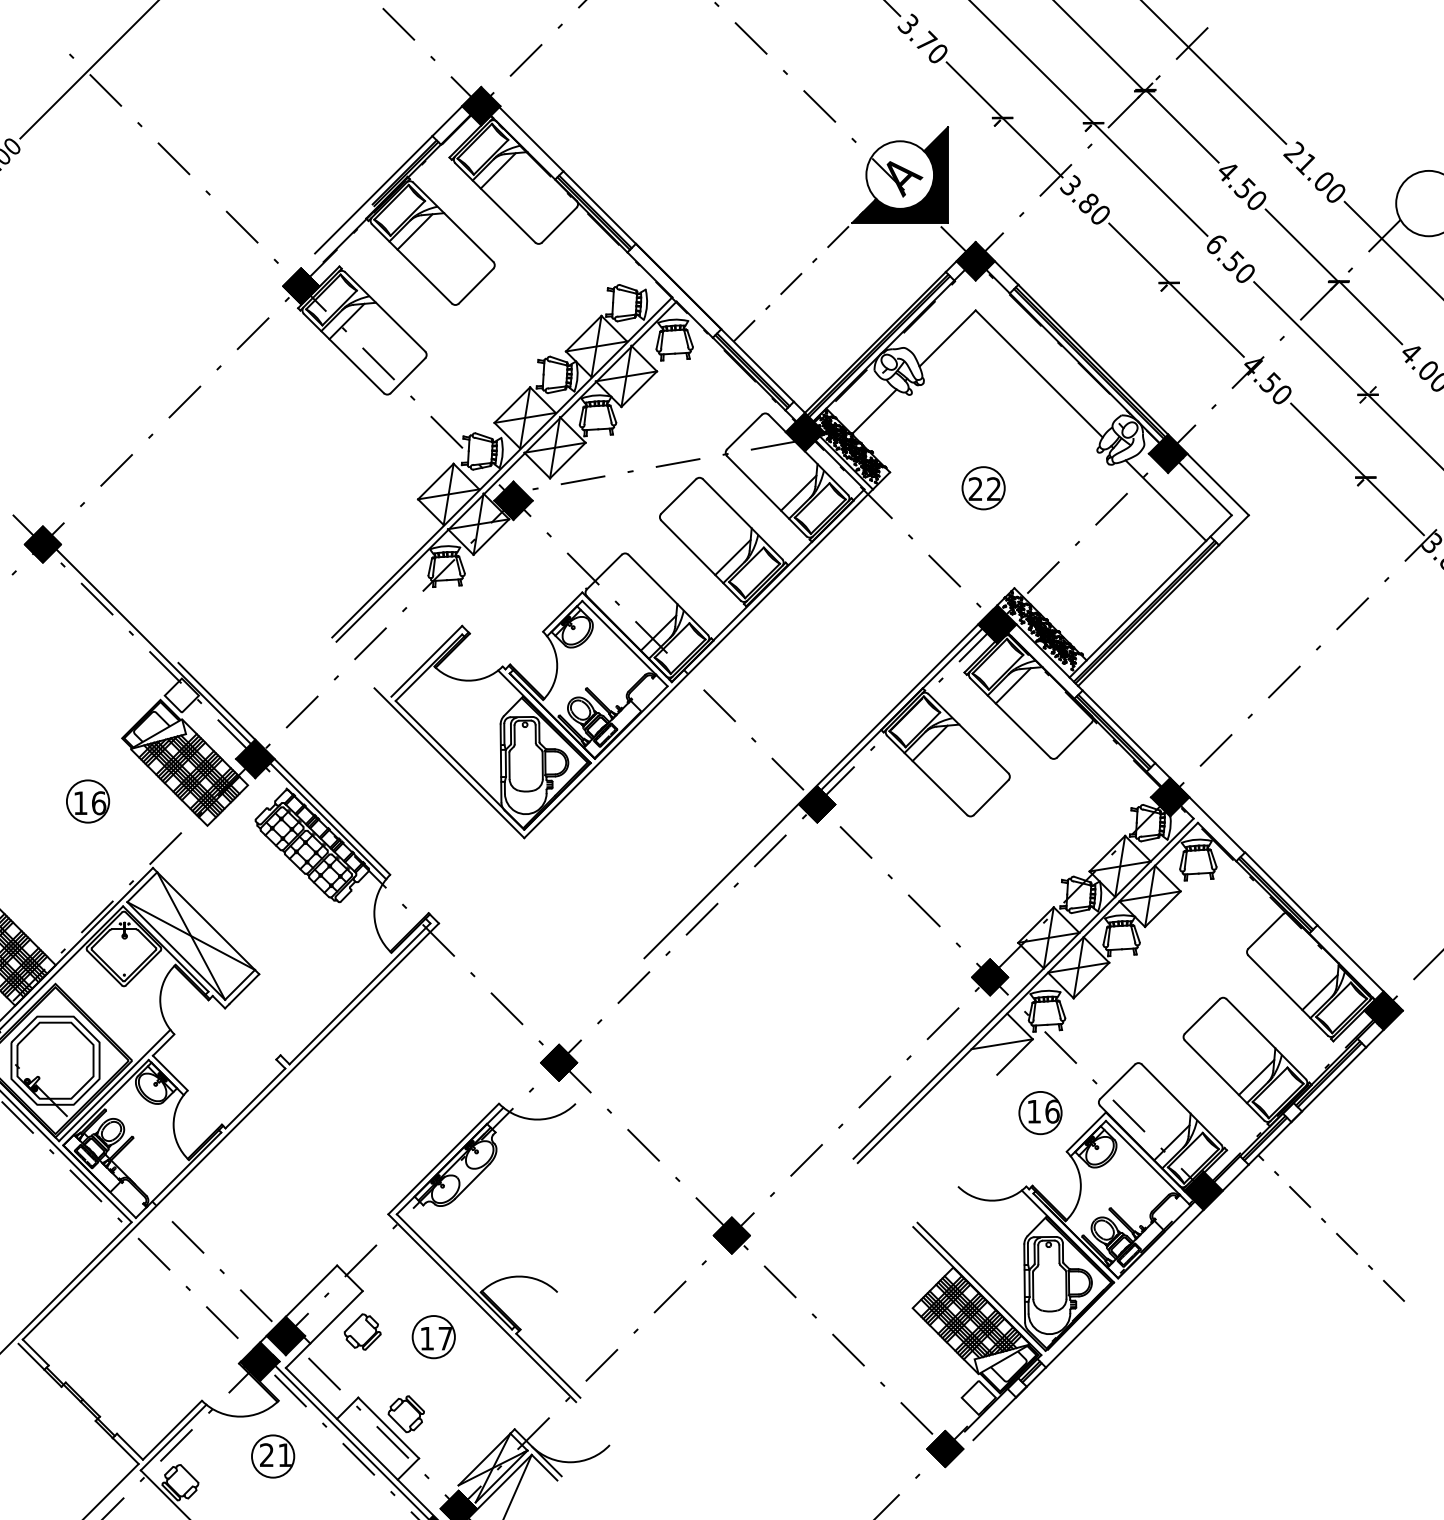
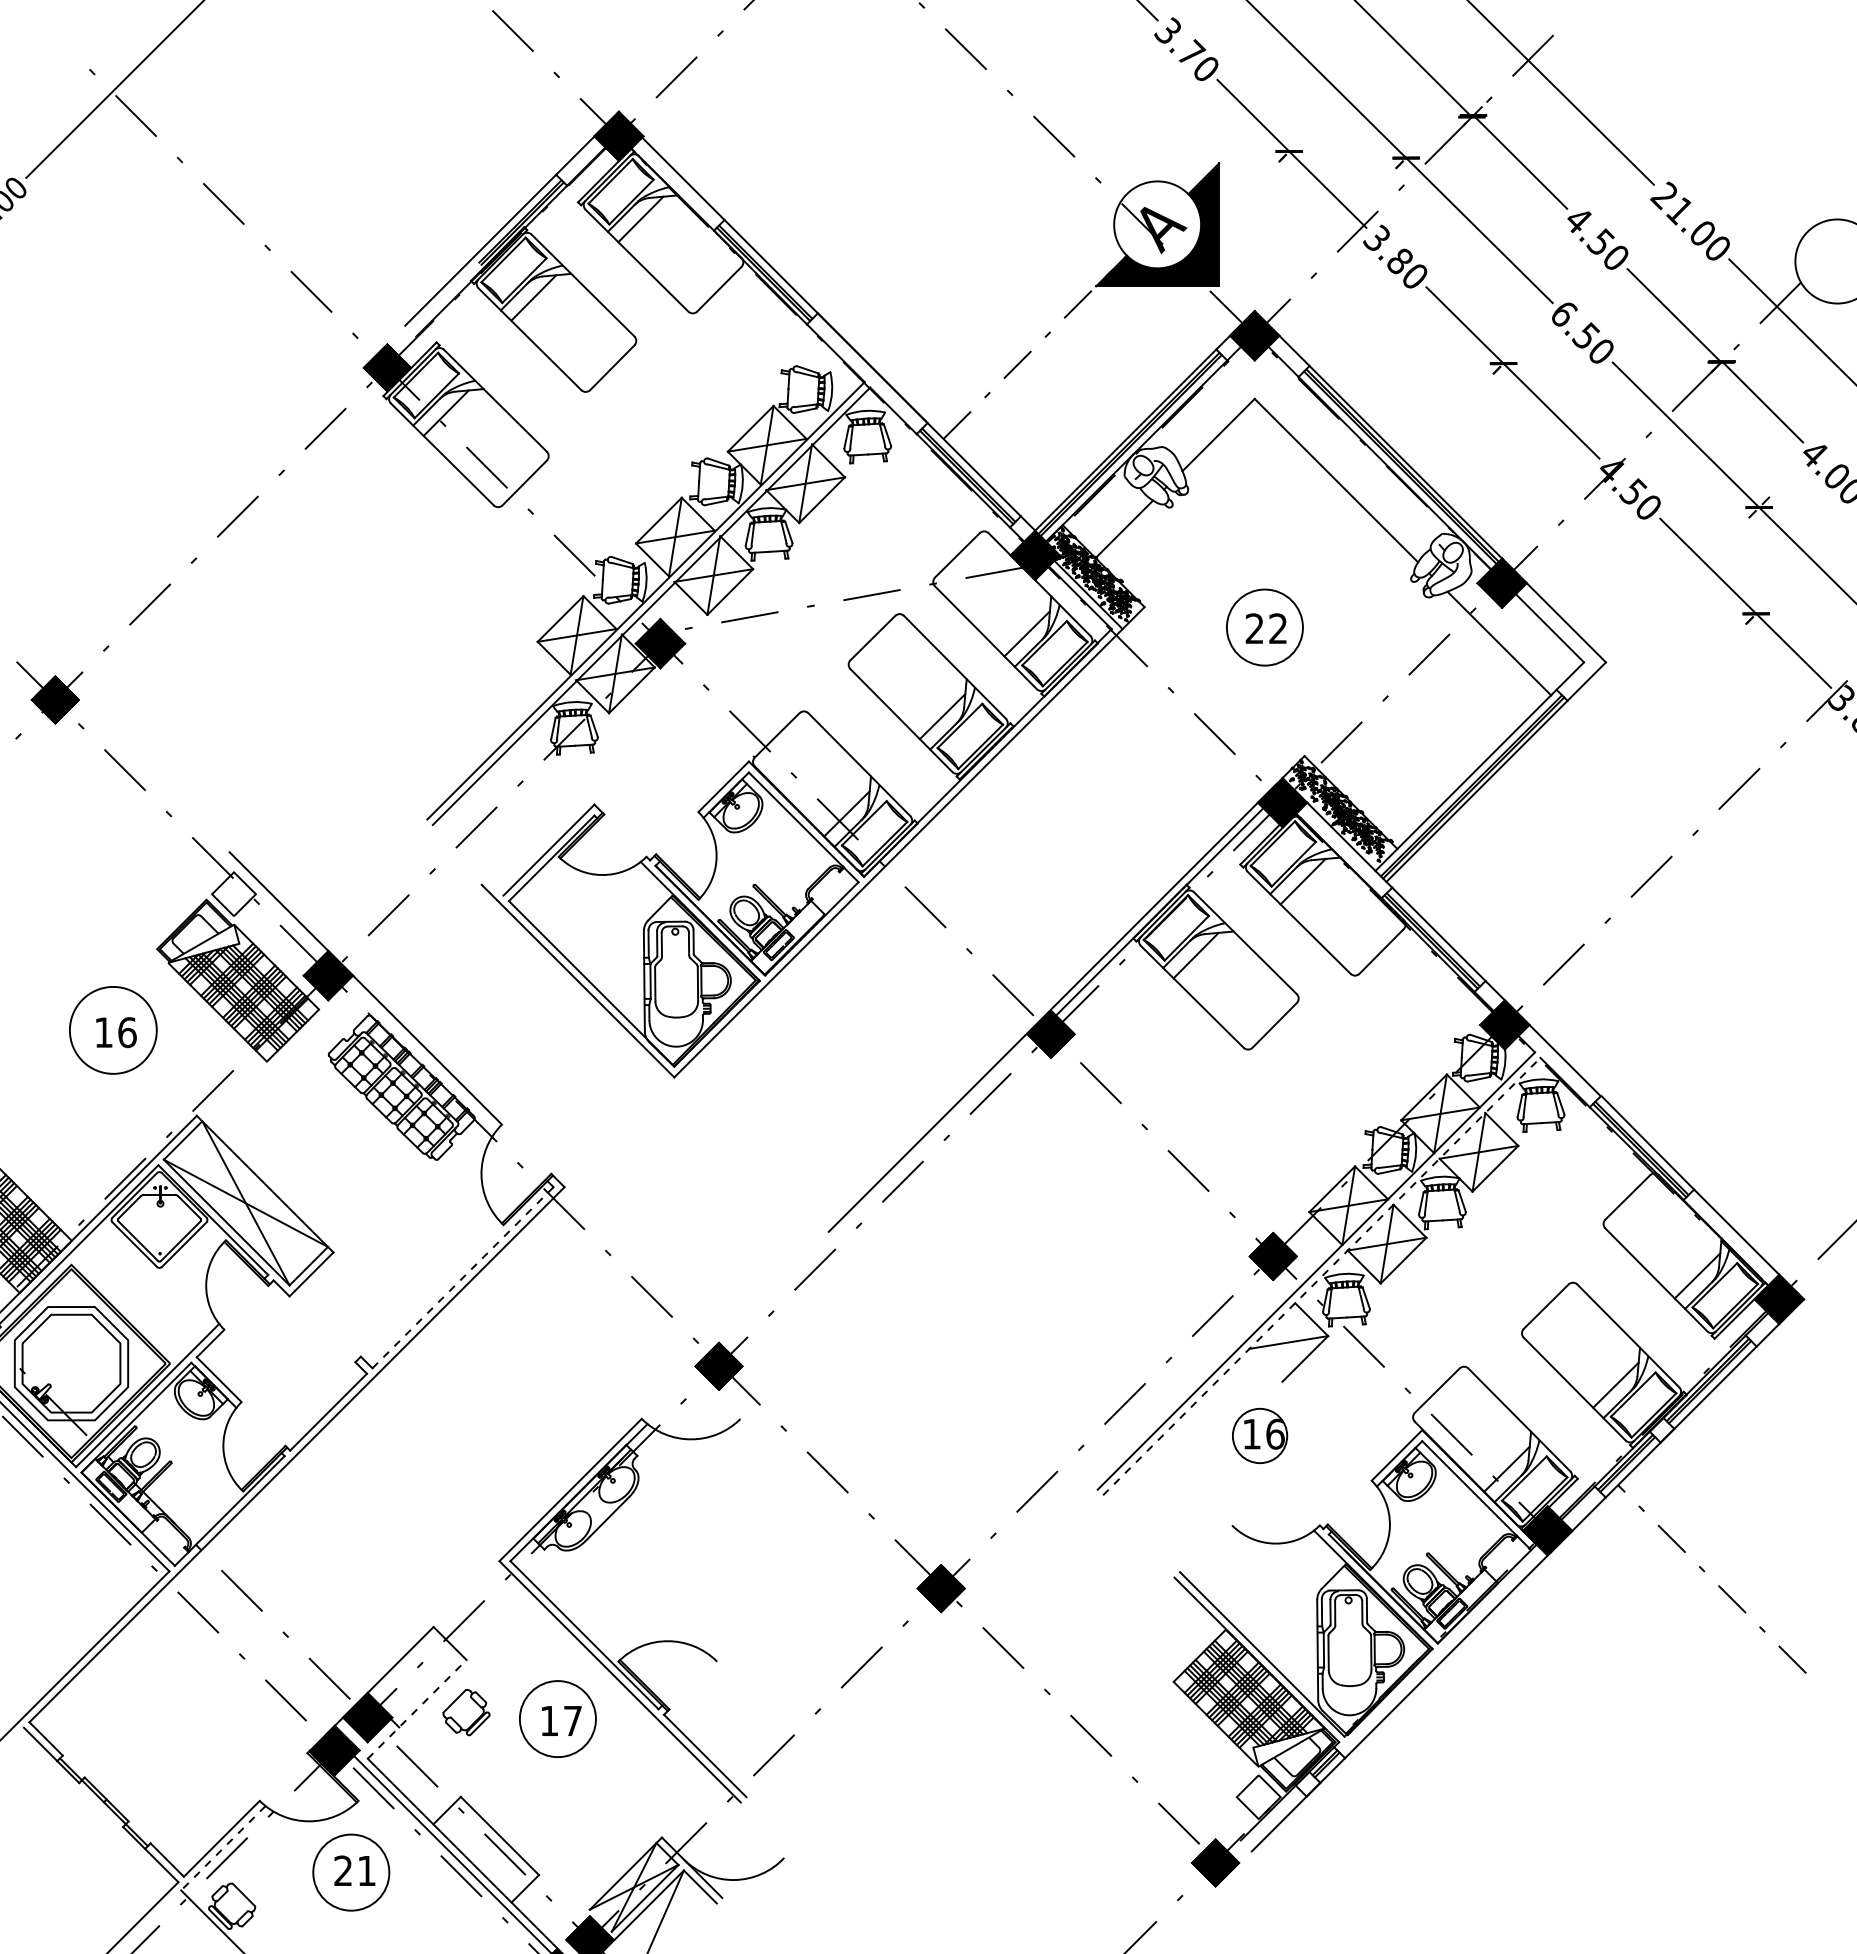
circle: (983, 488) -> (1264, 627), size x1.4
line: (221, 714) -> (284, 918), removed
circle: (88, 801) -> (113, 1030), size x1.6
line: (1028, 992) -> (1322, 1276), solid -> dashed
line: (360, 993) -> (463, 1277), solid -> dashed
part: (1040, 1112) -> (1260, 1435), moved
line: (324, 1329) -> (417, 1709), solid -> dashed
circle: (433, 1336) -> (557, 1718), size x1.4
part: (406, 1414) -> (522, 1818), removed
line: (173, 1437) -> (223, 1848), solid -> dashed
circle: (273, 1456) -> (351, 1872), size x1.4

